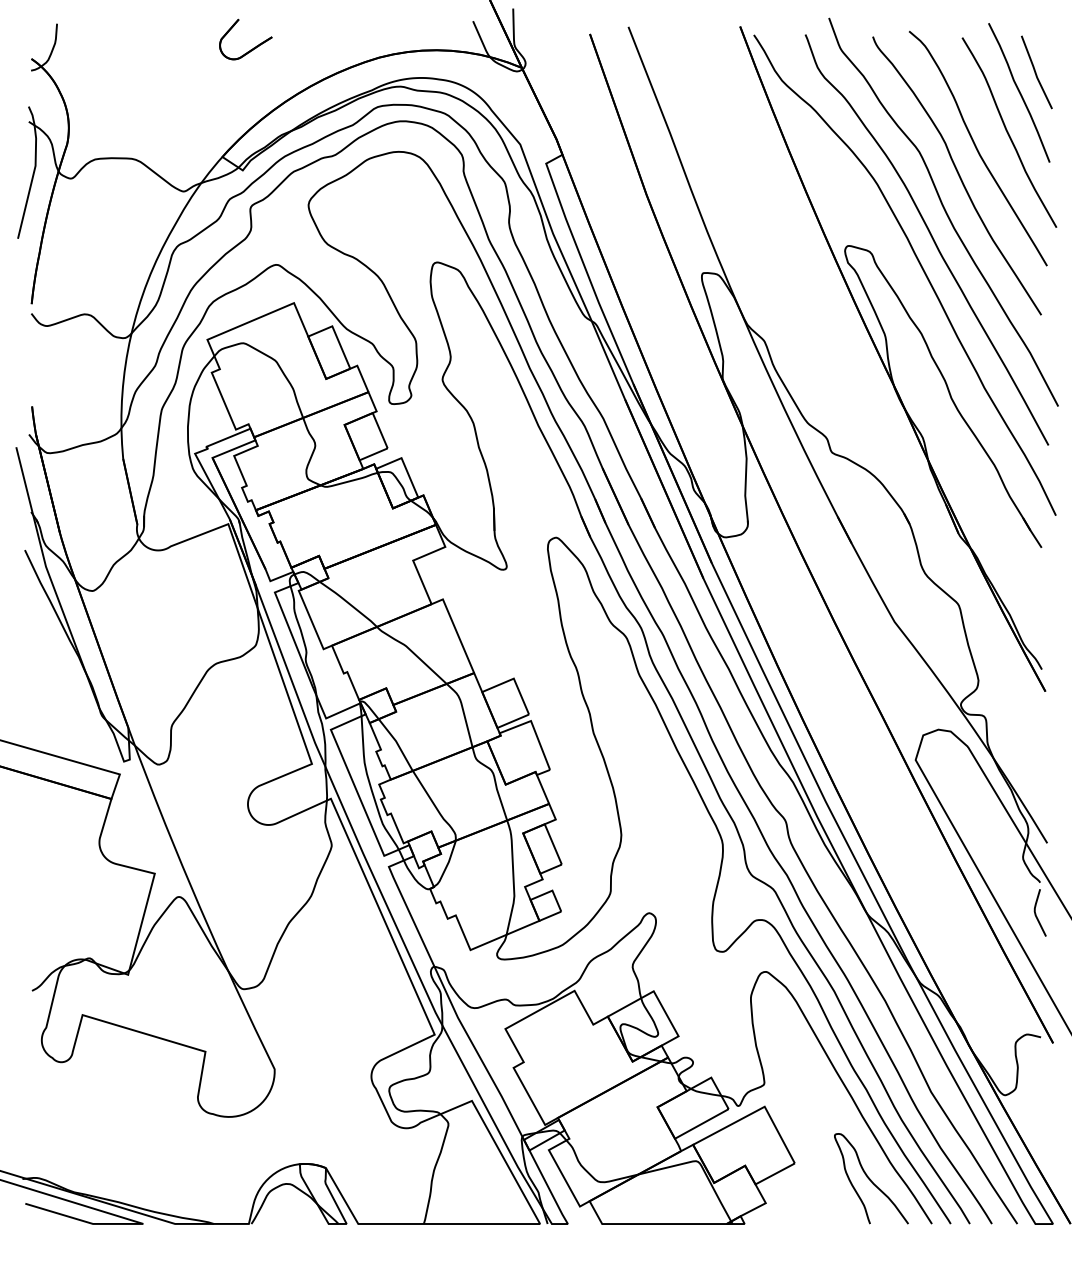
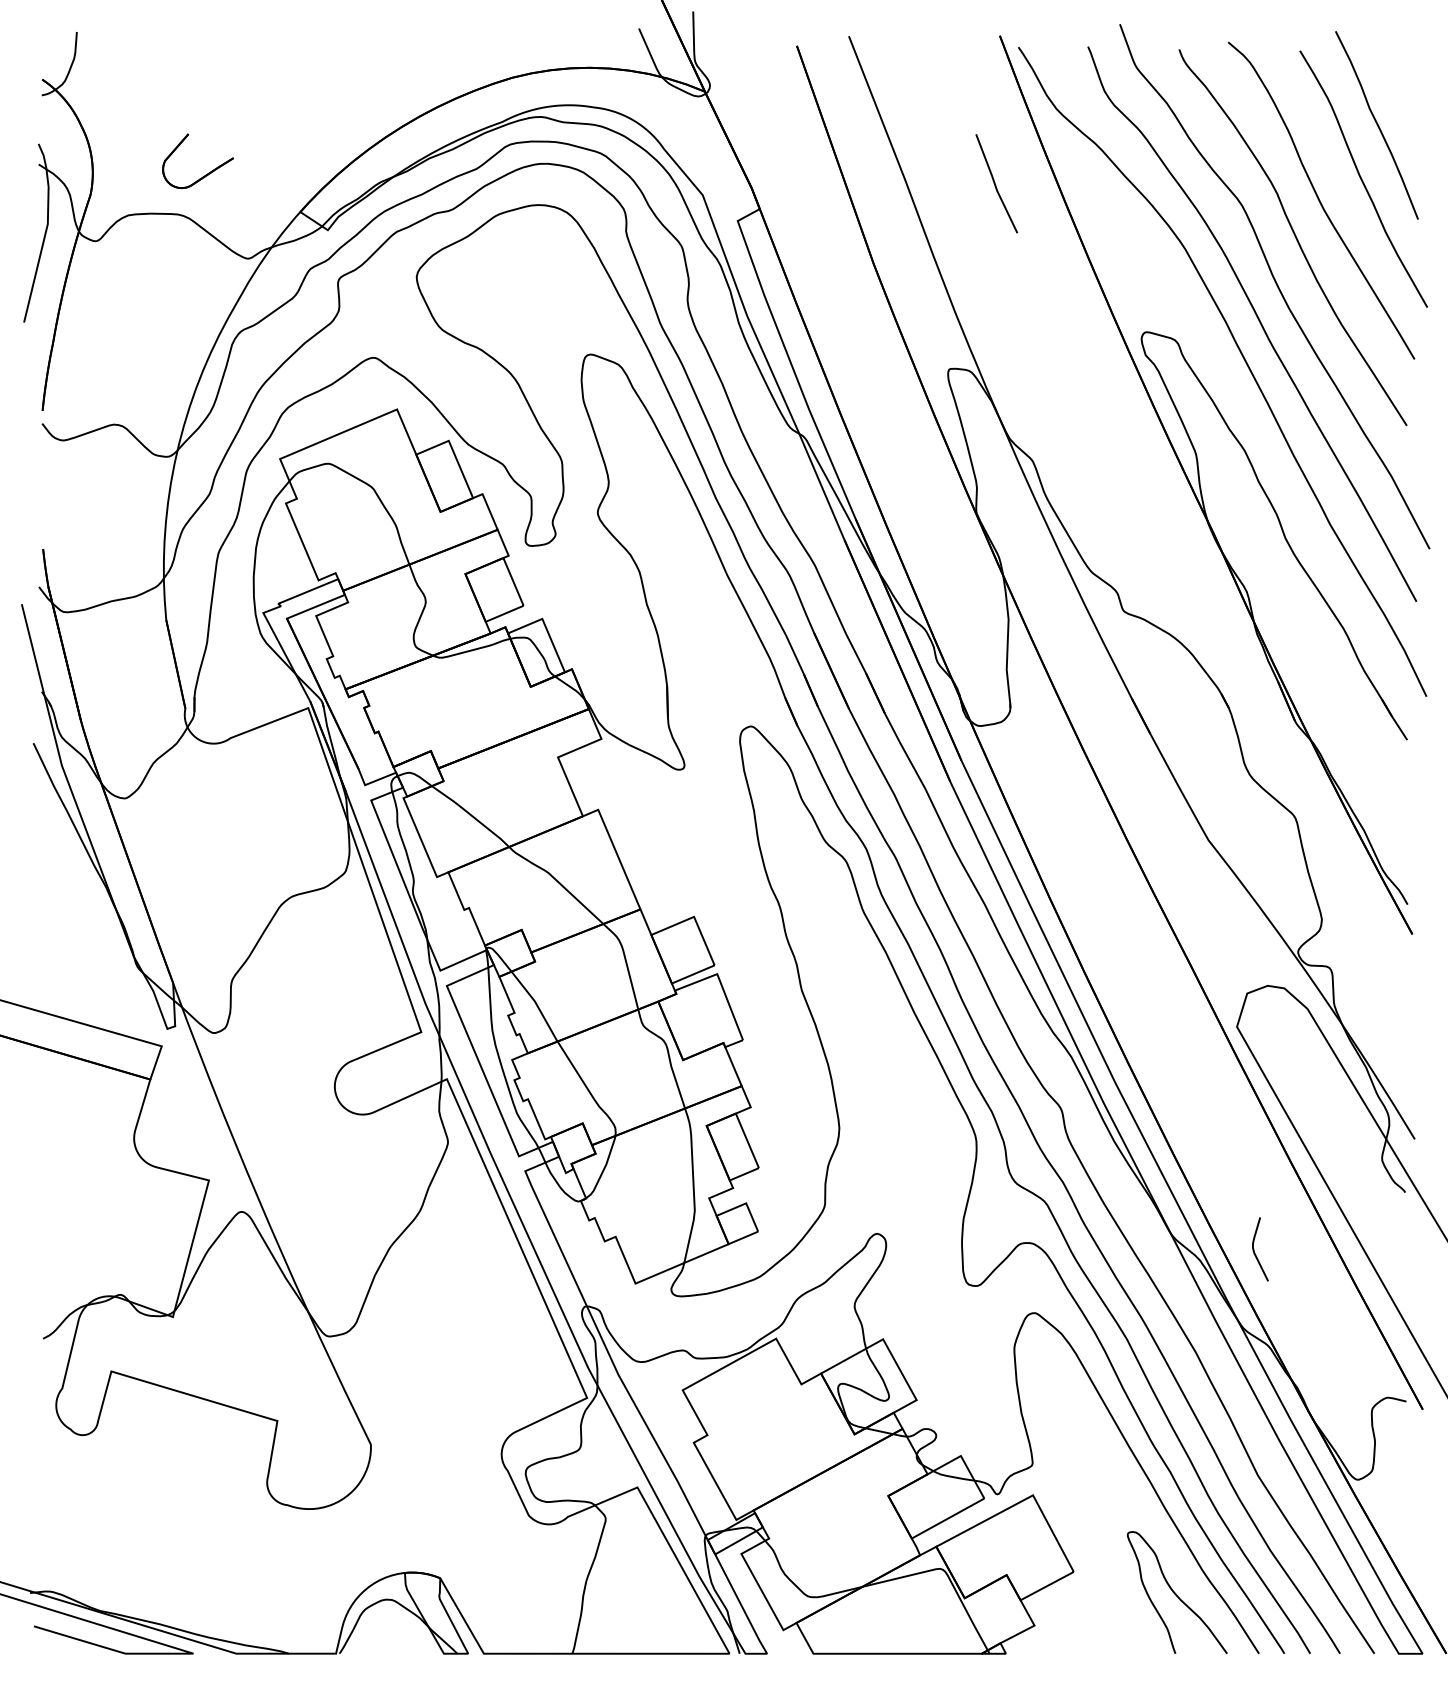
part: (251, 49) -> (205, 174), moved
line: (1035, 72) -> (995, 183), moved
curve: (1036, 915) -> (1255, 1252), moved

